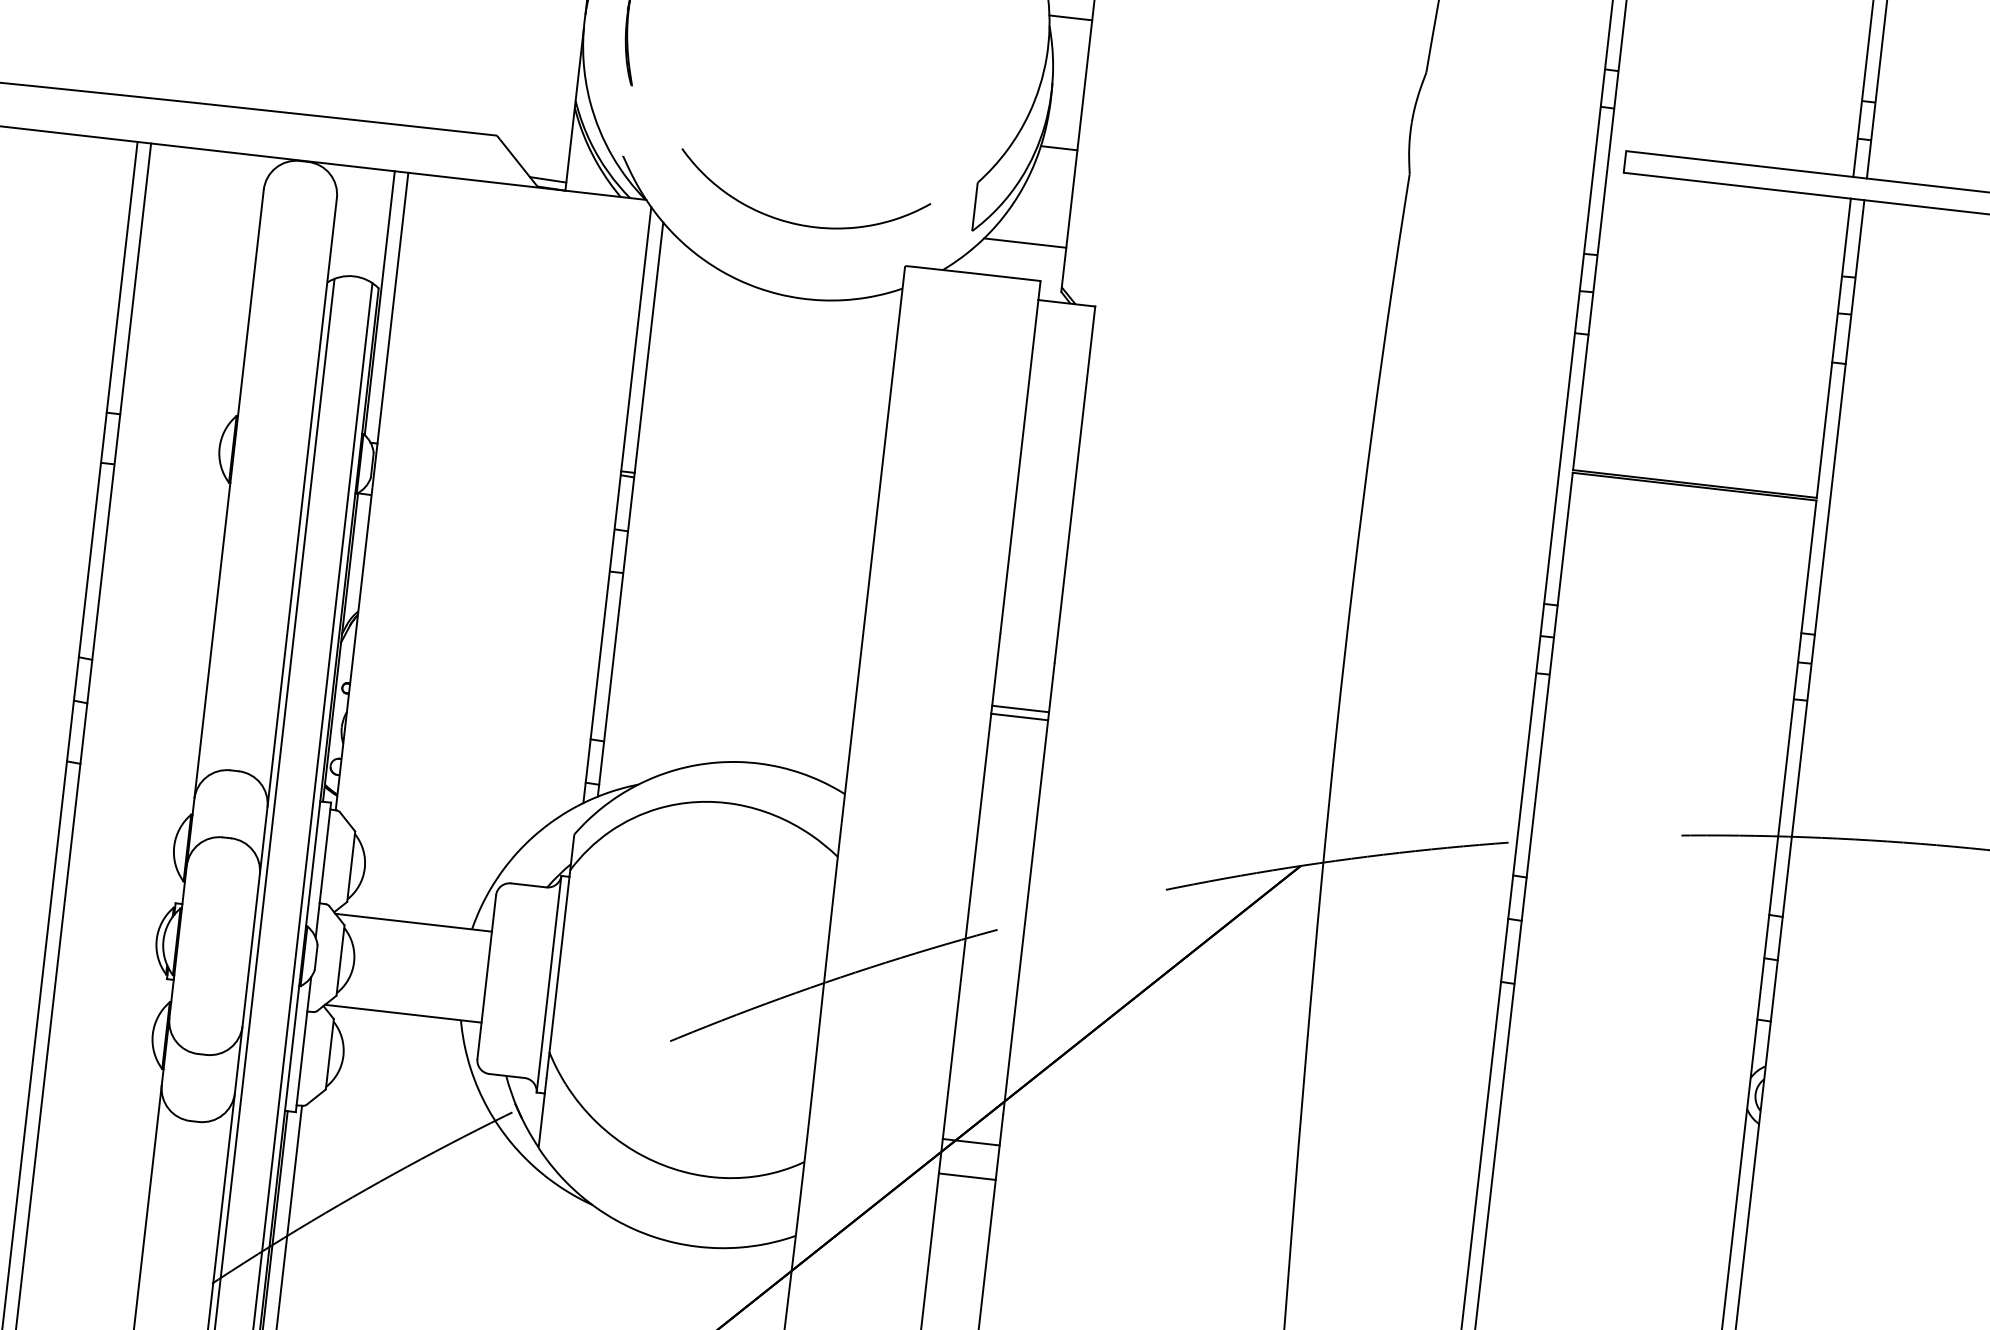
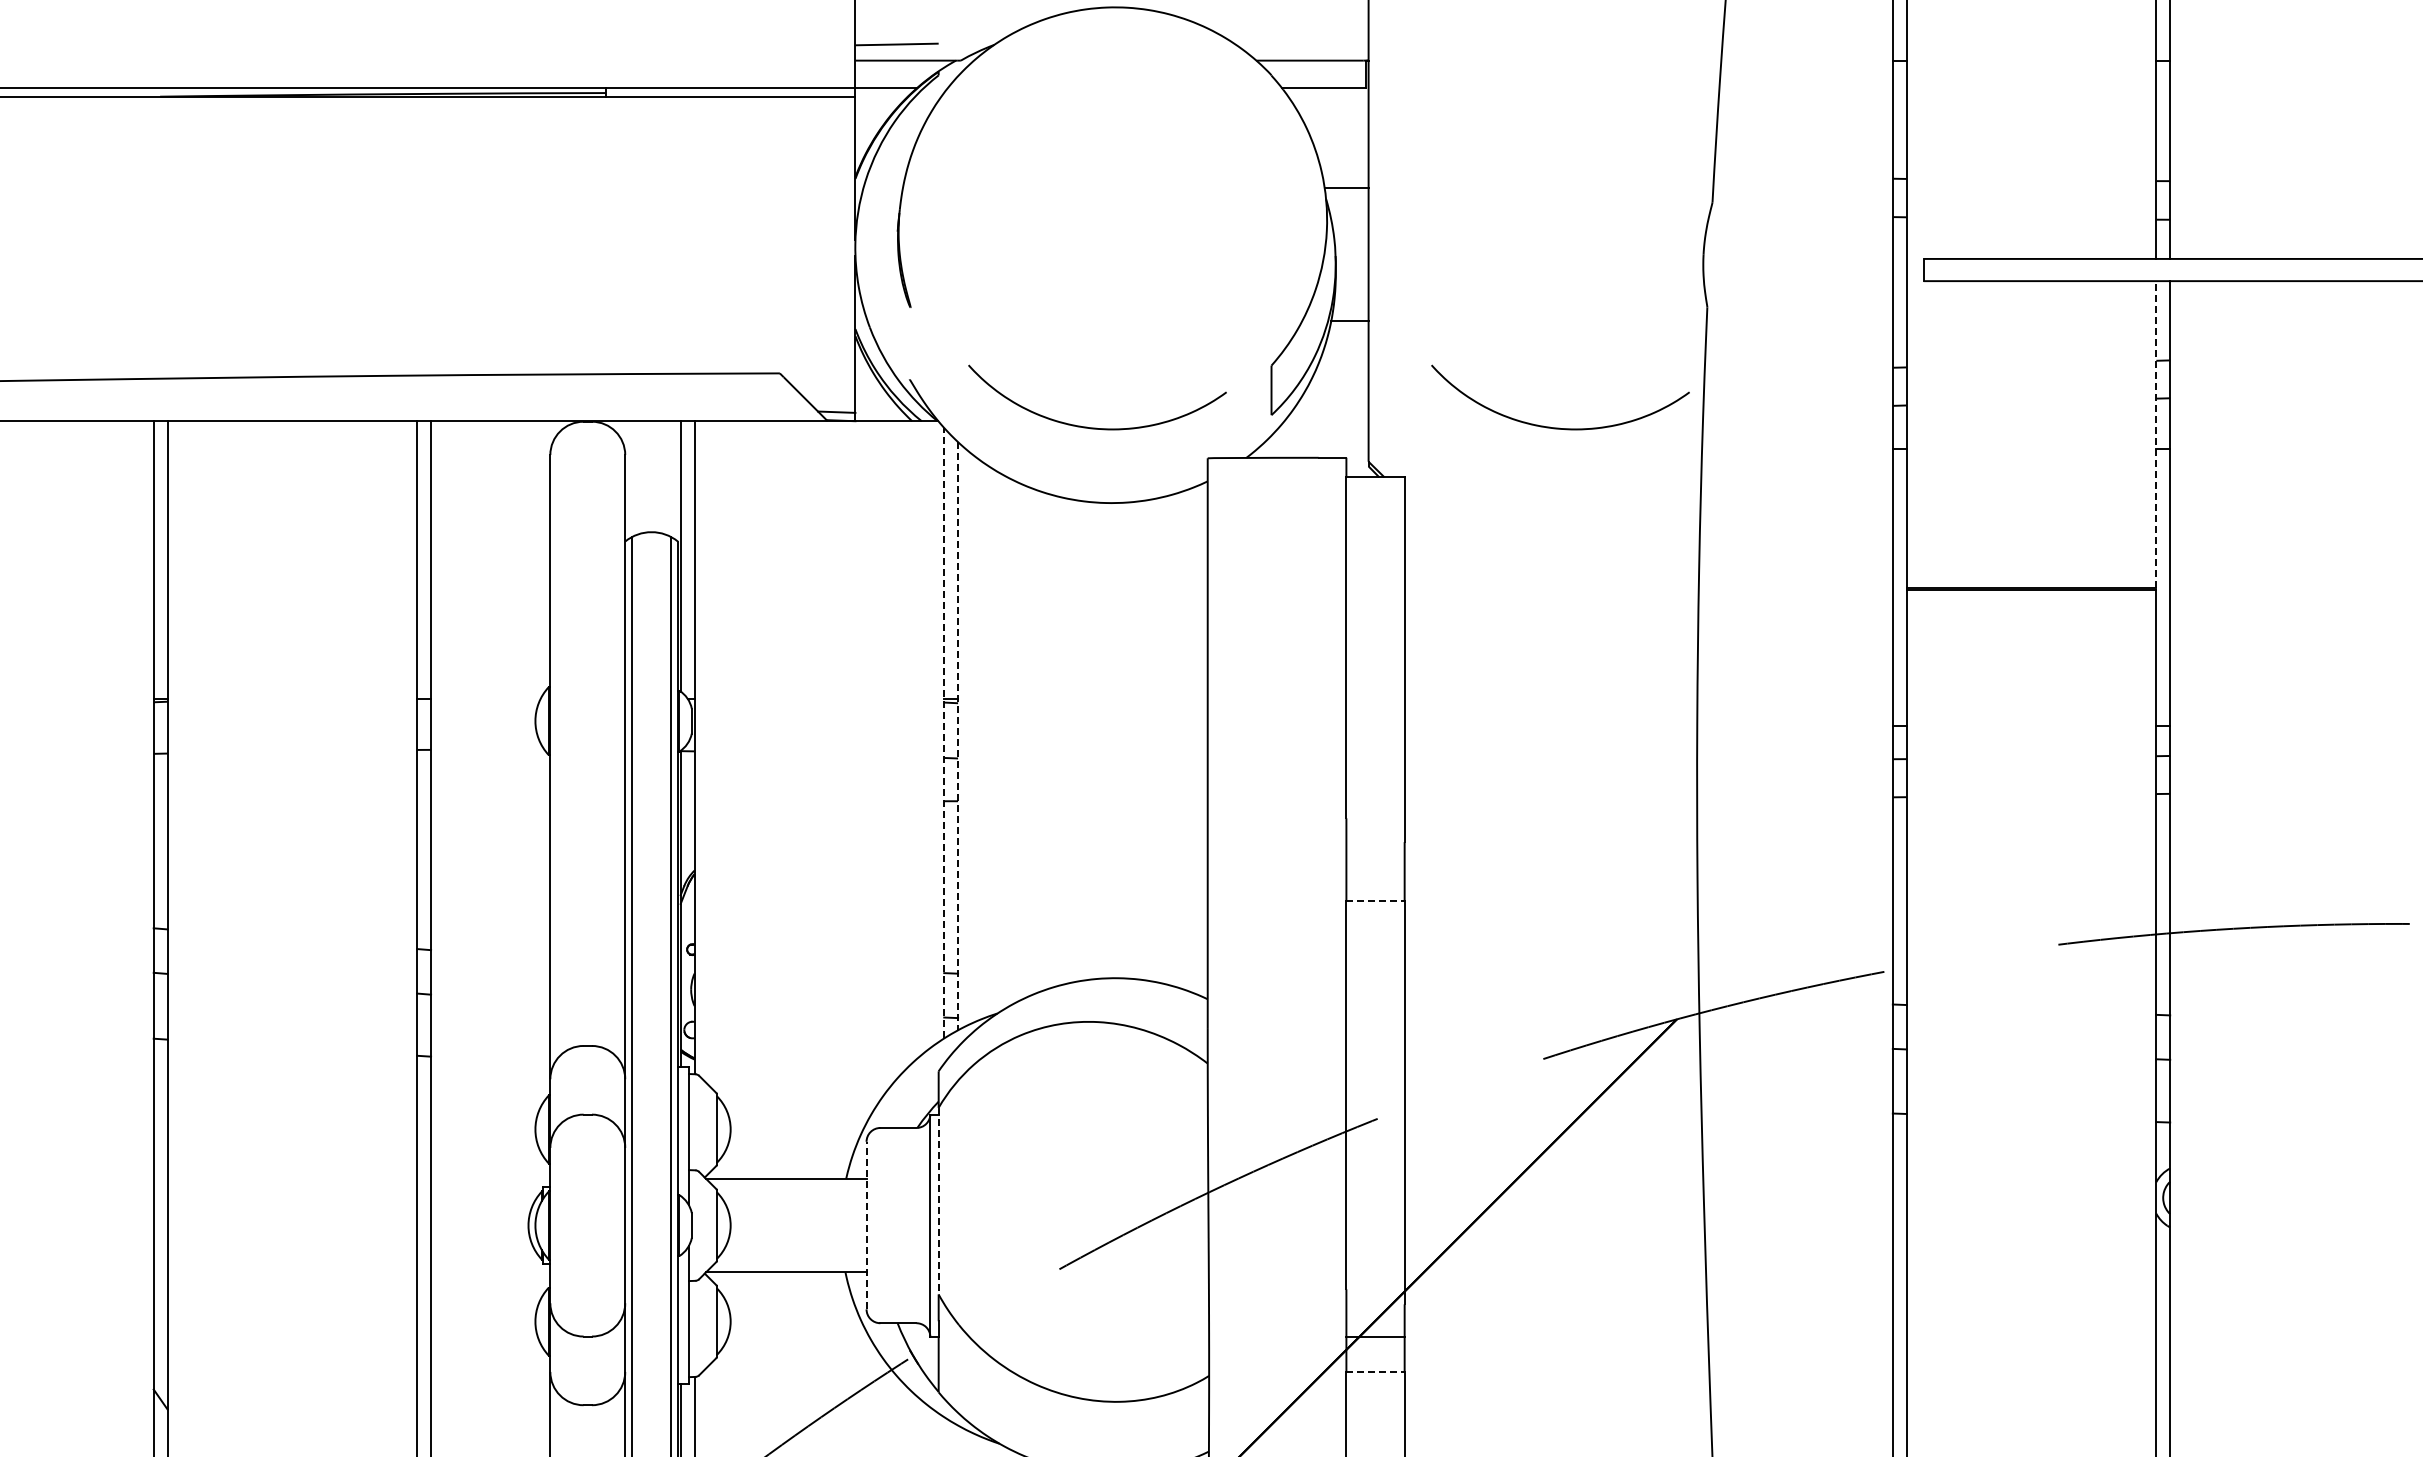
line: (1025, 243) -> (1326, 421), removed
part: (1251, 275) -> (1559, 427), added
line: (1834, 347) -> (2156, 433), solid -> dashed
line: (617, 504) -> (944, 732), solid -> dashed
line: (630, 509) -> (958, 736), solid -> dashed
line: (1020, 708) -> (1375, 892), removed
line: (1020, 717) -> (1376, 901), solid -> dashed
line: (559, 961) -> (938, 1201), solid -> dashed
line: (486, 977) -> (866, 1225), solid -> dashed
line: (968, 1177) -> (1376, 1372), solid -> dashed

